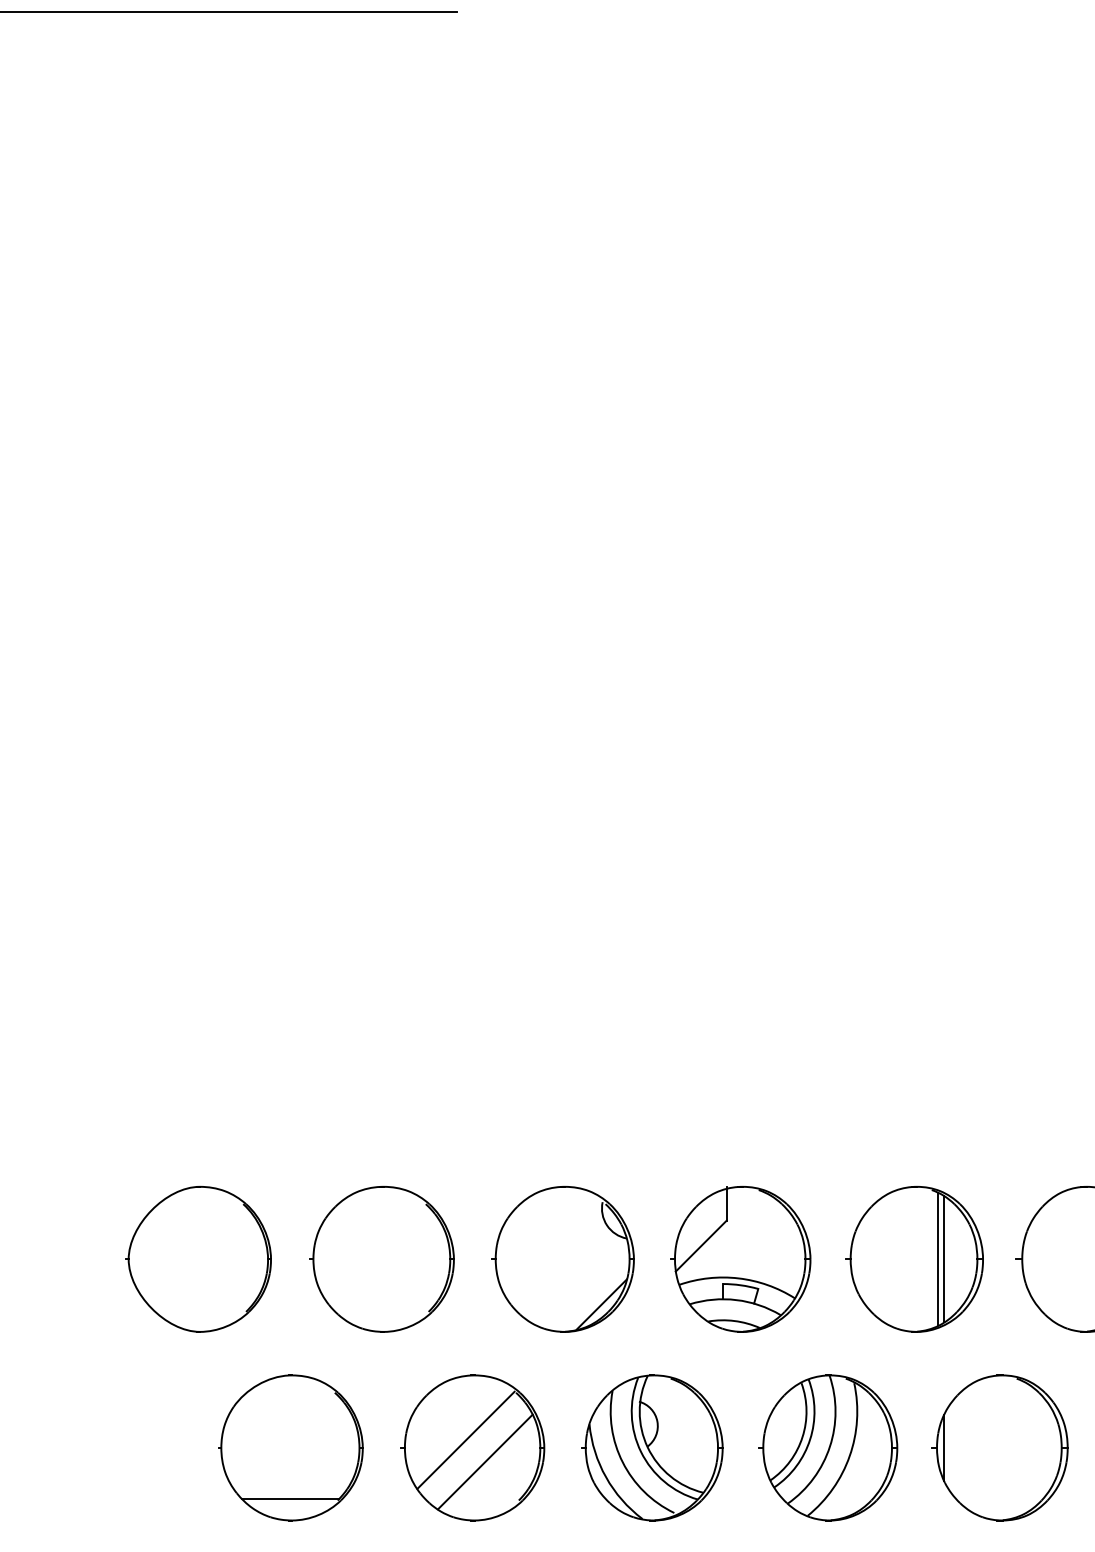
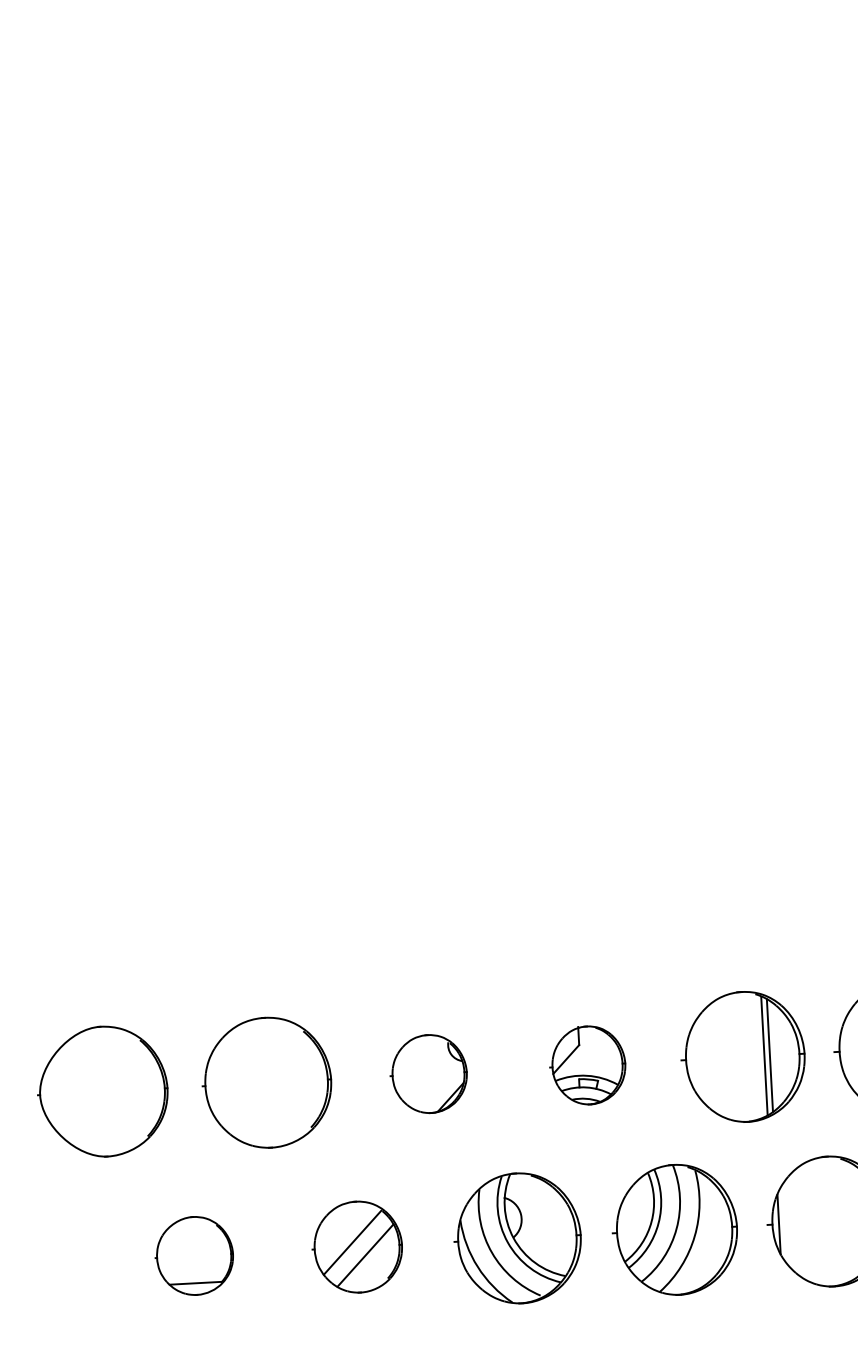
part: (562, 1259) -> (428, 1074), size x0.6
part: (740, 1259) -> (587, 1065), size x0.6
part: (290, 1447) -> (194, 1255), size x0.6
part: (472, 1447) -> (356, 1246), size x0.7

